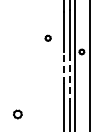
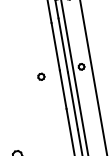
part: (47, 37) -> (40, 76), moved
line: (63, 67) -> (62, 89), dashed -> solid
line: (70, 78) -> (73, 101), dashed -> solid

